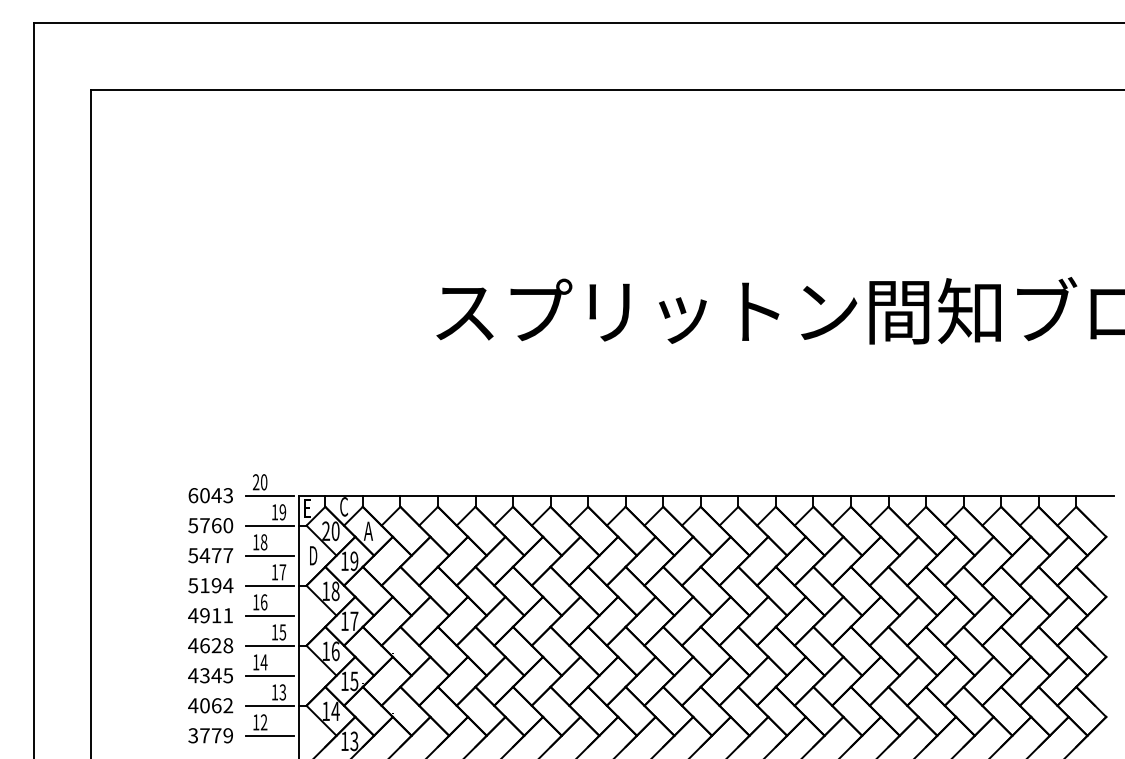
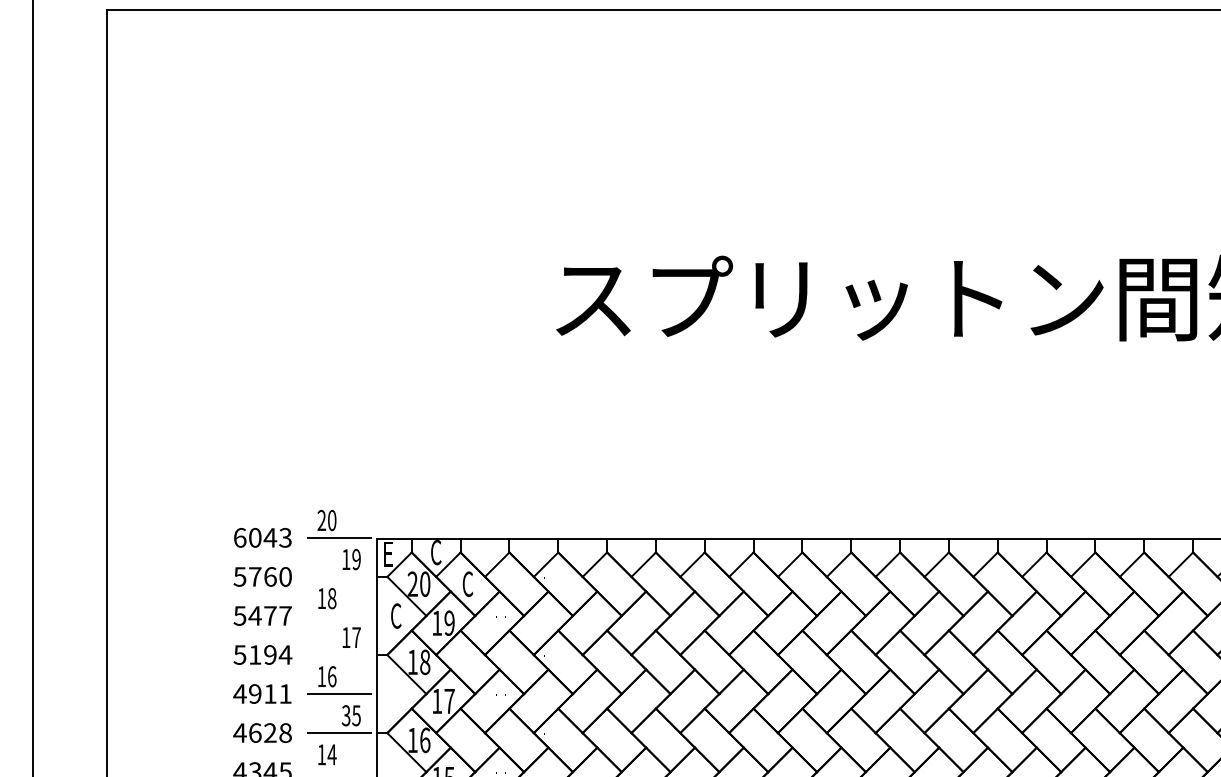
line: (269, 525) -> (339, 576), removed
text: (367, 531) -> (466, 584), A -> C
line: (269, 555) -> (339, 615), removed
text: (313, 555) -> (396, 615), D -> C
line: (269, 585) -> (339, 654), removed
text: (274, 632) -> (345, 715), 15 -> 35
line: (269, 675) -> (339, 771), removed

